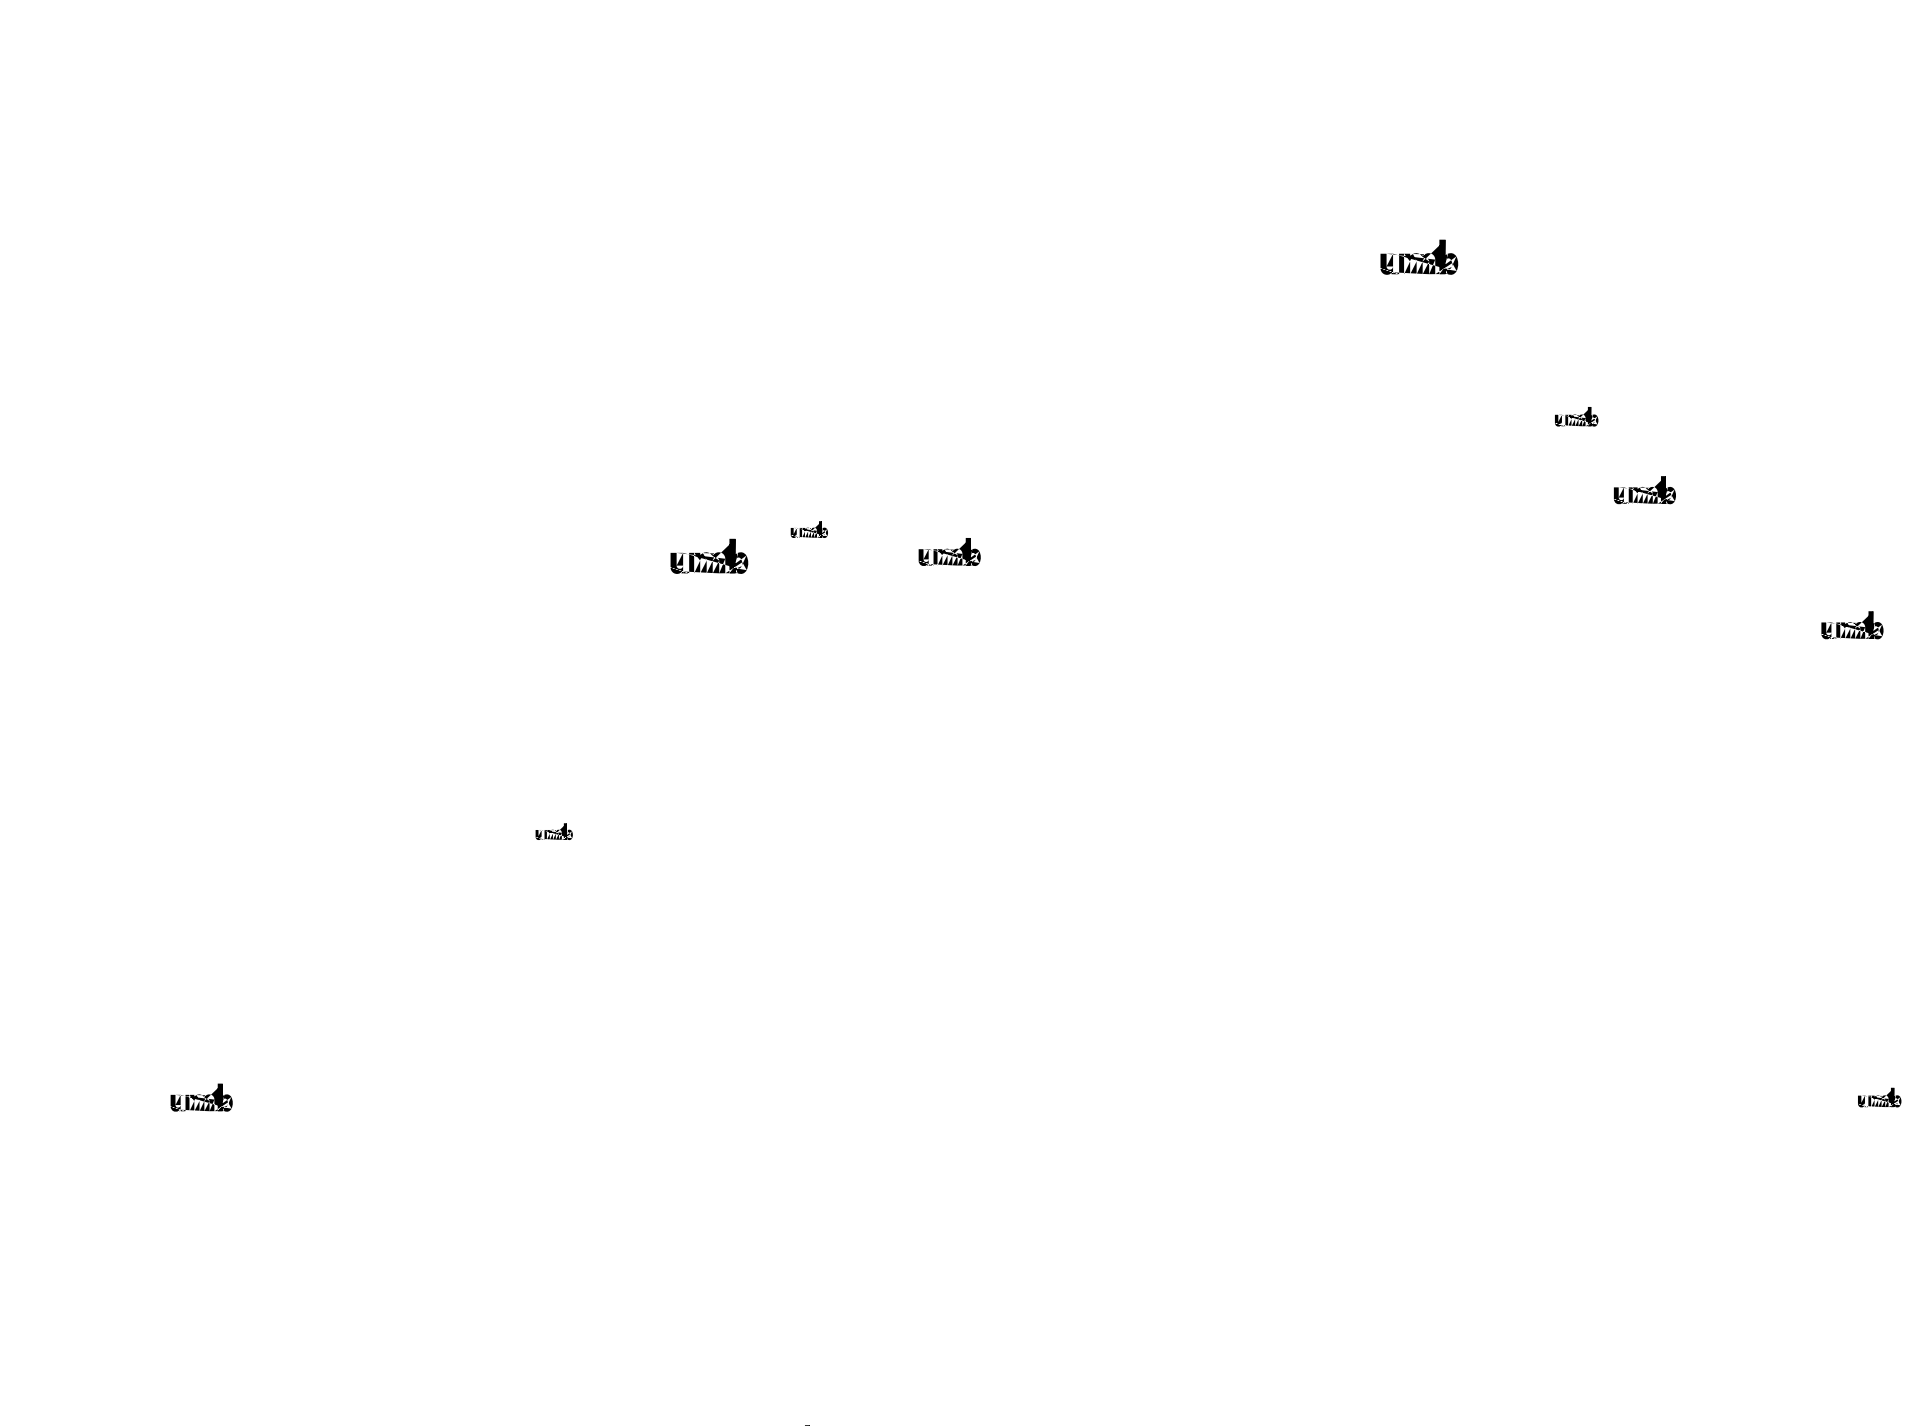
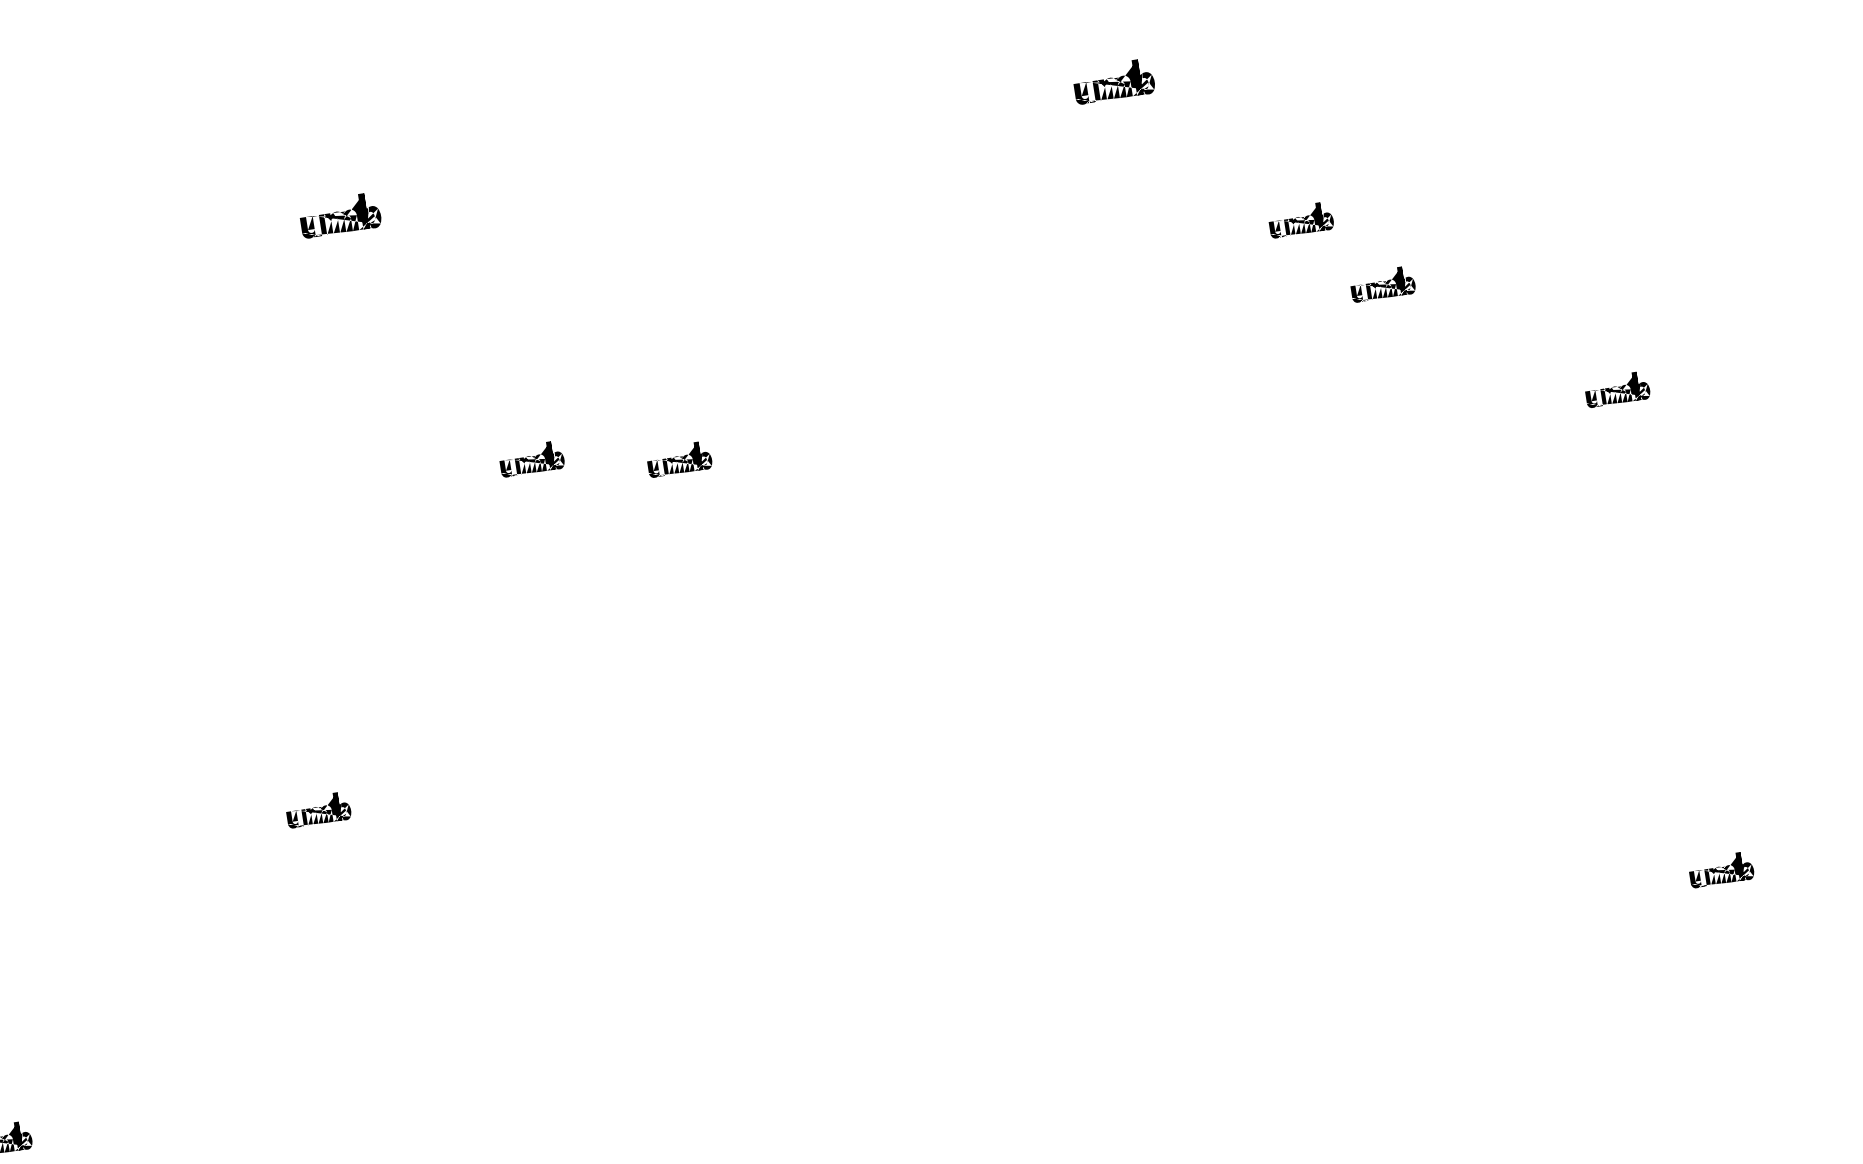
part: (1576, 416) -> (1300, 219), size x1.43
part: (809, 529) -> (531, 458), size x1.67
part: (709, 555) -> (340, 214), moved
part: (554, 831) -> (318, 809), size x1.67
part: (1879, 1097) -> (1720, 869), size x1.43

